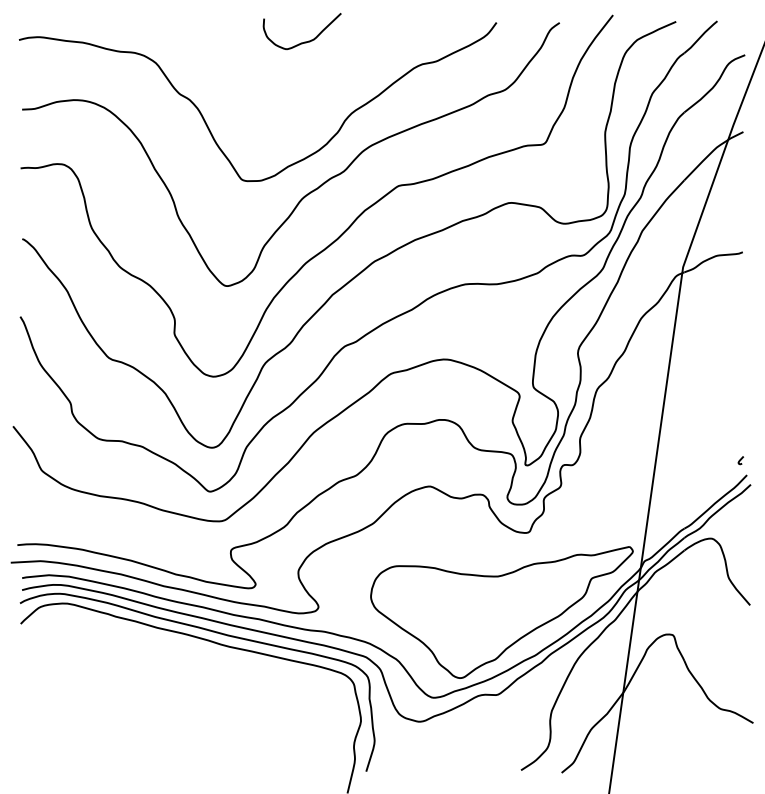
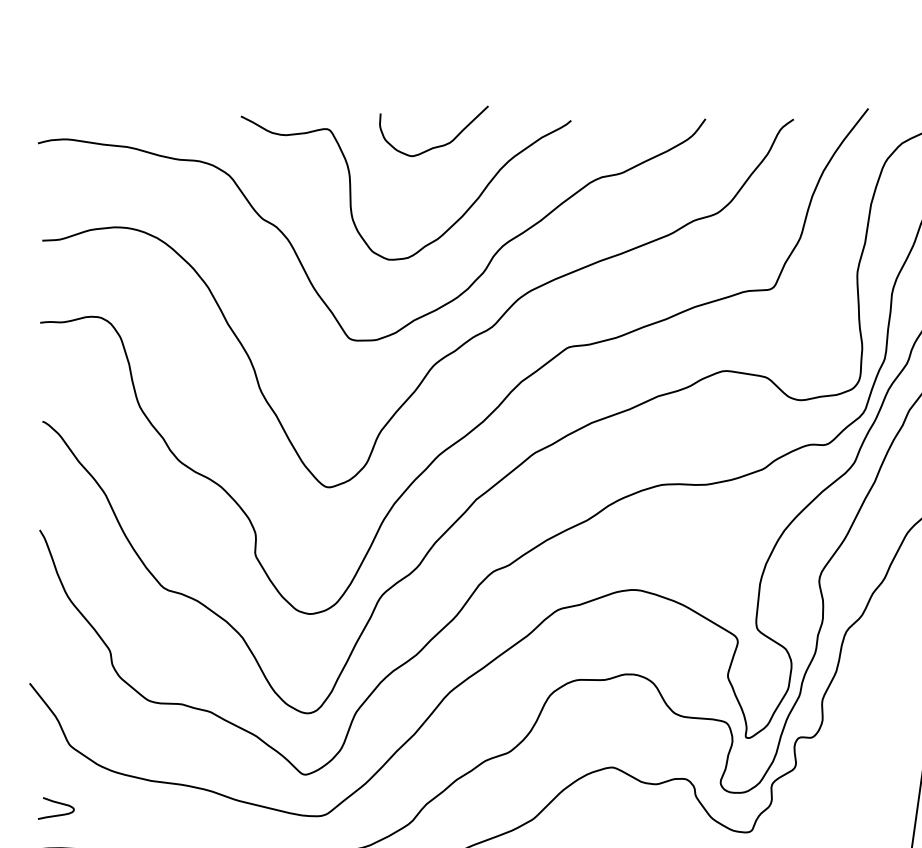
curve: (243, 72) -> (351, 188), added
curve: (32, 512) -> (56, 803), added

